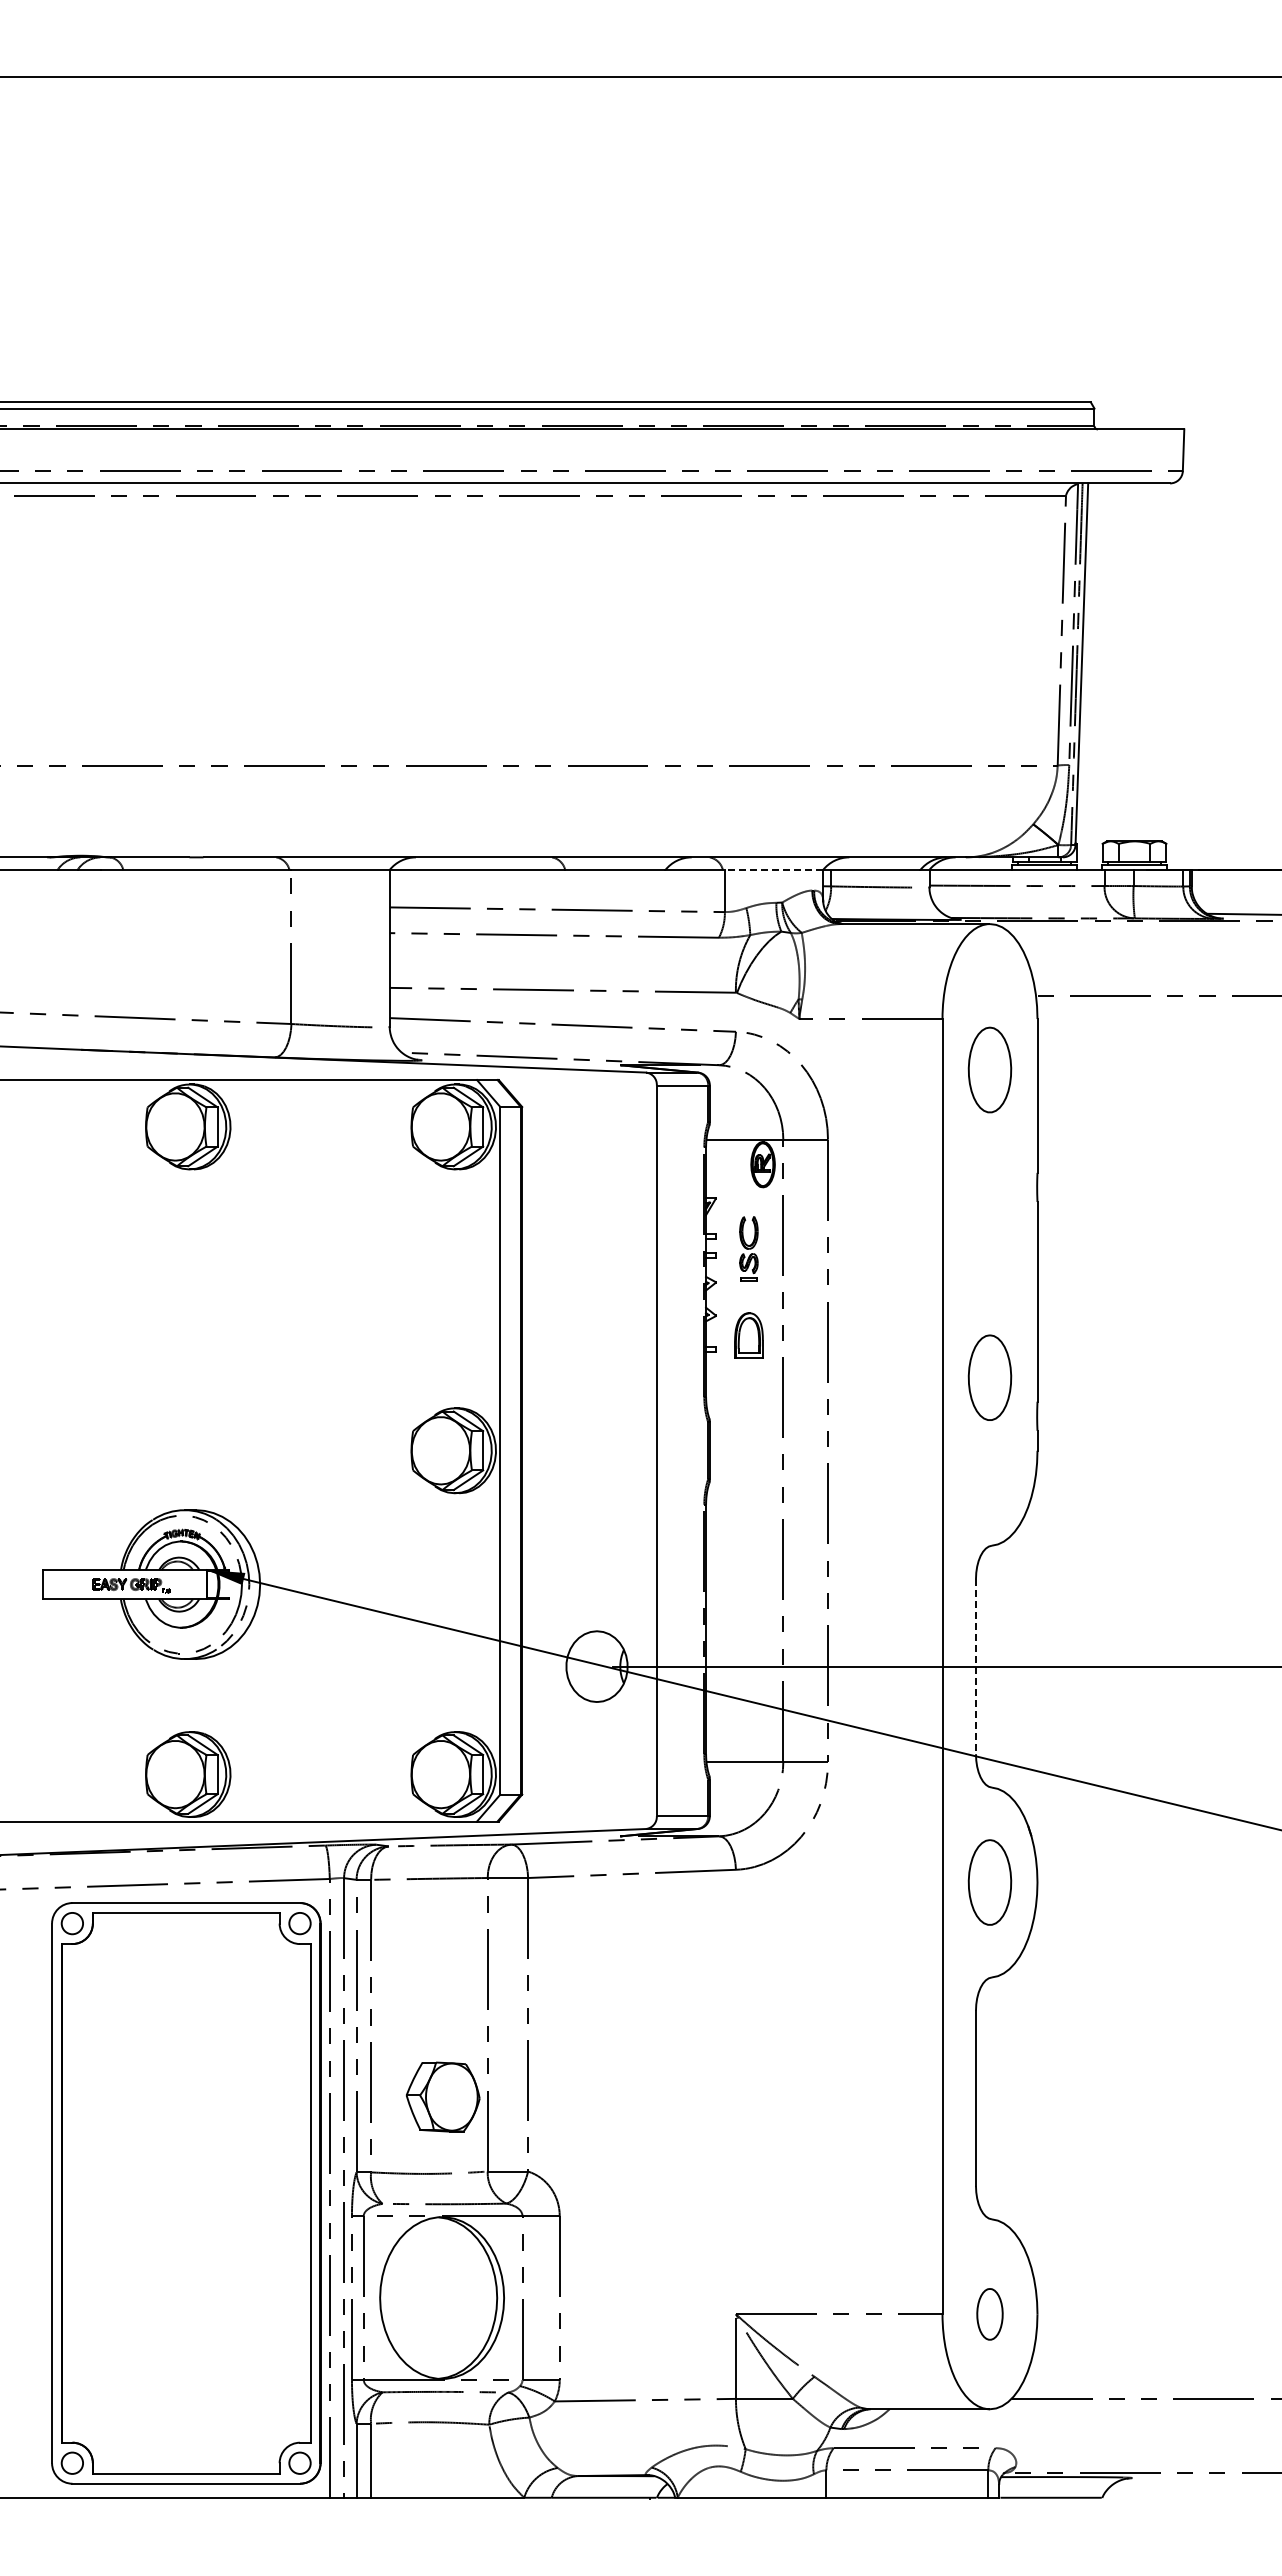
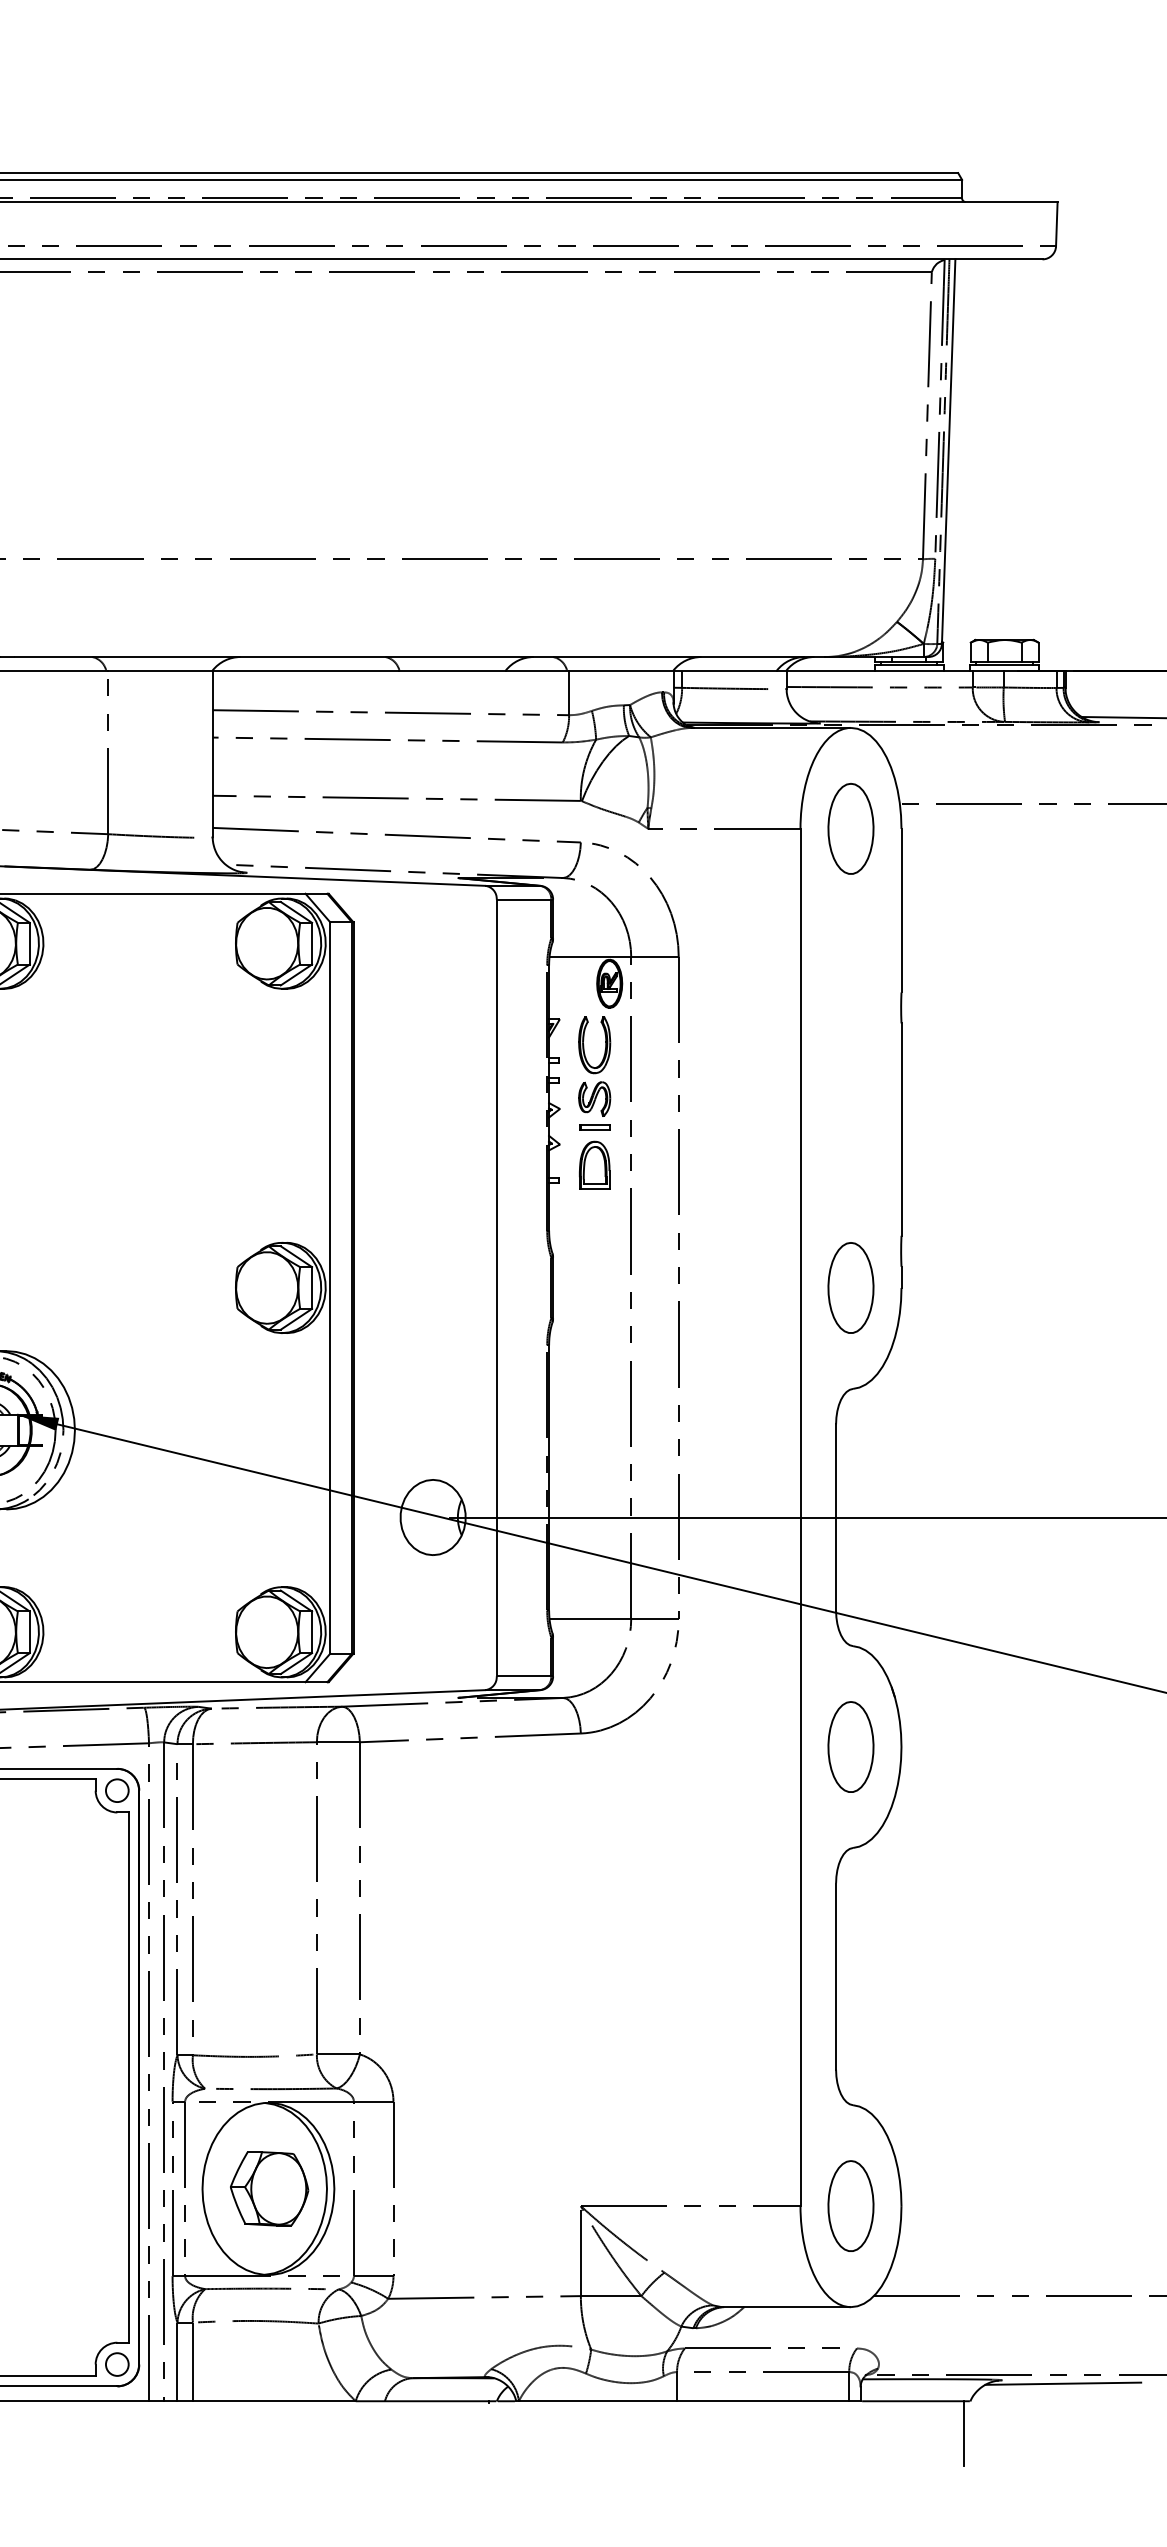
line: (773, 870) -> (620, 670), dashed -> solid
part: (989, 1069) -> (850, 828), moved
part: (748, 1248) -> (594, 1072), size x1.67
part: (989, 1377) -> (850, 1287), moved
line: (975, 1666) -> (835, 1517), dashed -> solid
part: (442, 2096) -> (268, 2188), moved
part: (989, 2314) -> (850, 2206), size x1.67
line: (1189, 2481) -> (1063, 2383), added
line: (1095, 2527) -> (963, 2432), added

